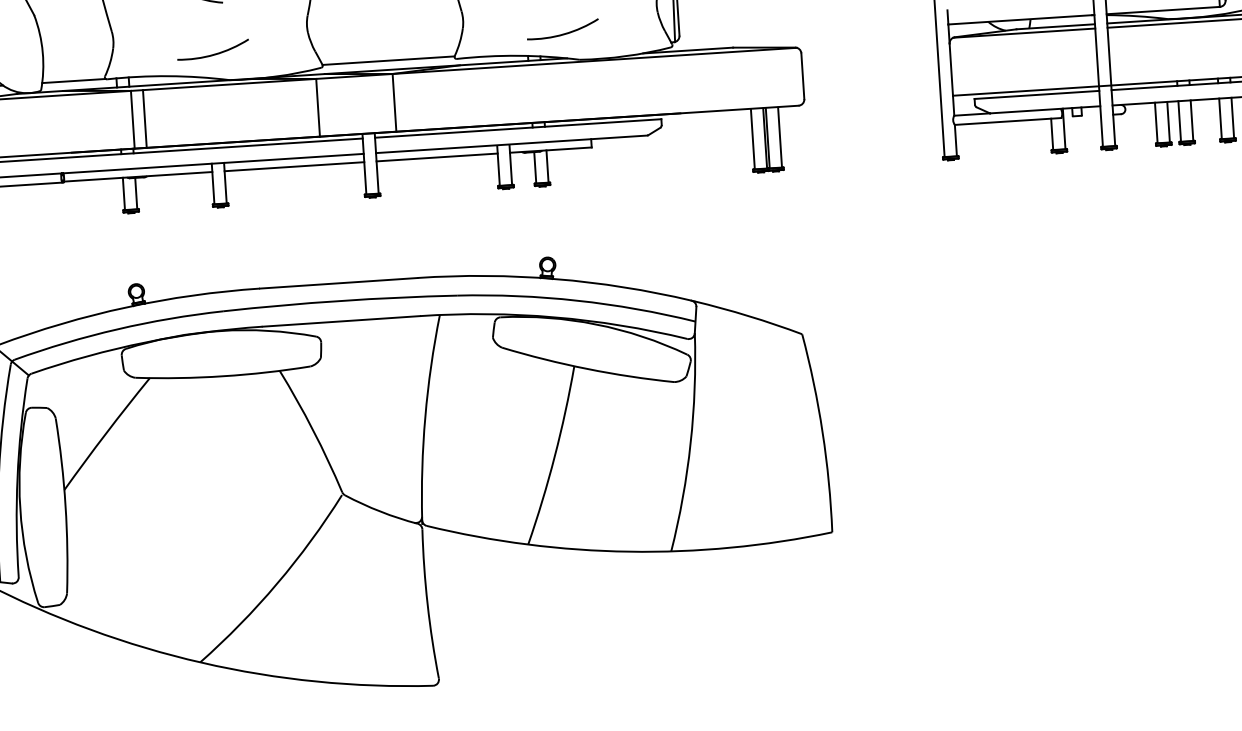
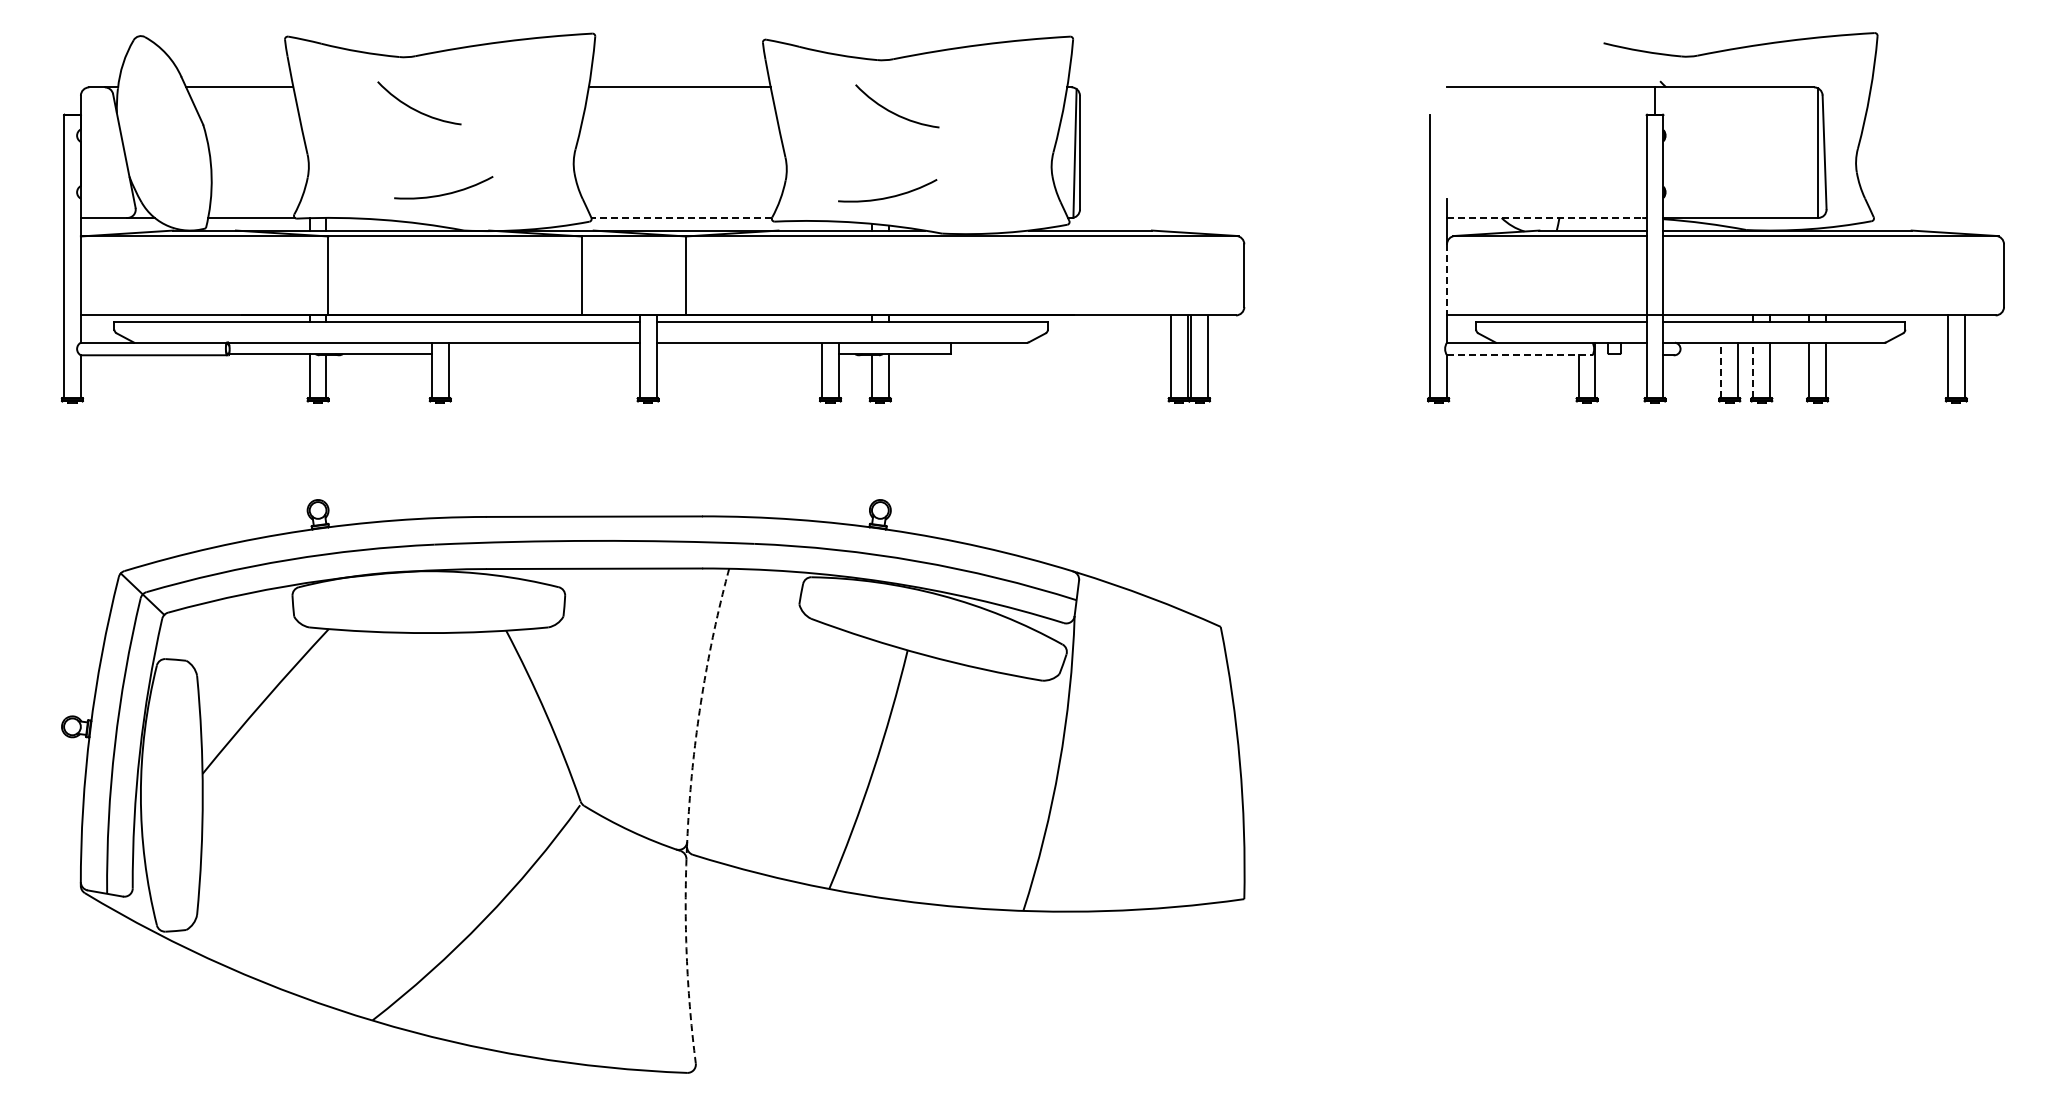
line: (1021, 19) -> (1546, 217), solid -> dashed
arc: (562, 33) -> (887, 196), moved
line: (388, 60) -> (681, 217), solid -> dashed
line: (951, 69) -> (1447, 279), solid -> dashed
line: (144, 118) -> (344, 275), removed
line: (1007, 121) -> (1519, 355), solid -> dashed
line: (1179, 121) -> (1753, 370), solid -> dashed
line: (1156, 123) -> (1721, 370), solid -> dashed
line: (437, 157) -> (739, 354), removed
line: (293, 167) -> (543, 354), removed
arc: (425, 417) -> (700, 706), solid -> dashed
arc: (427, 604) -> (687, 961), solid -> dashed

